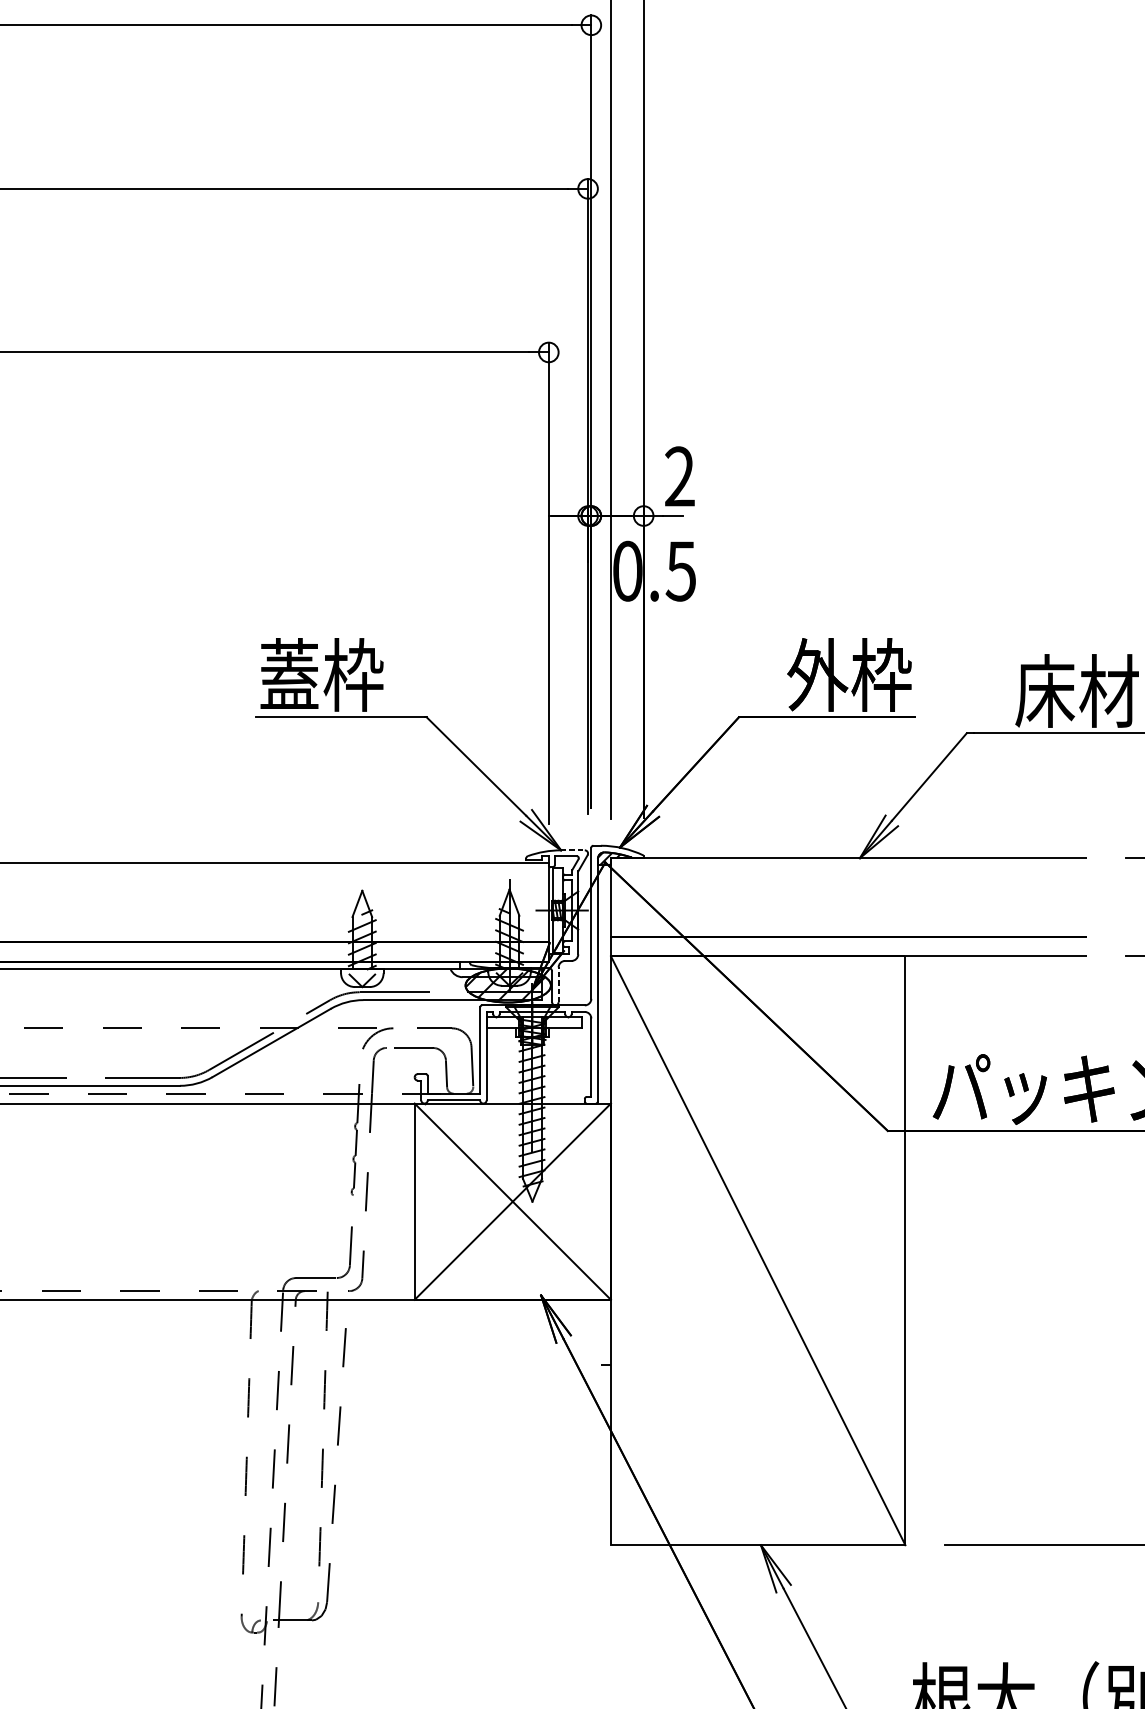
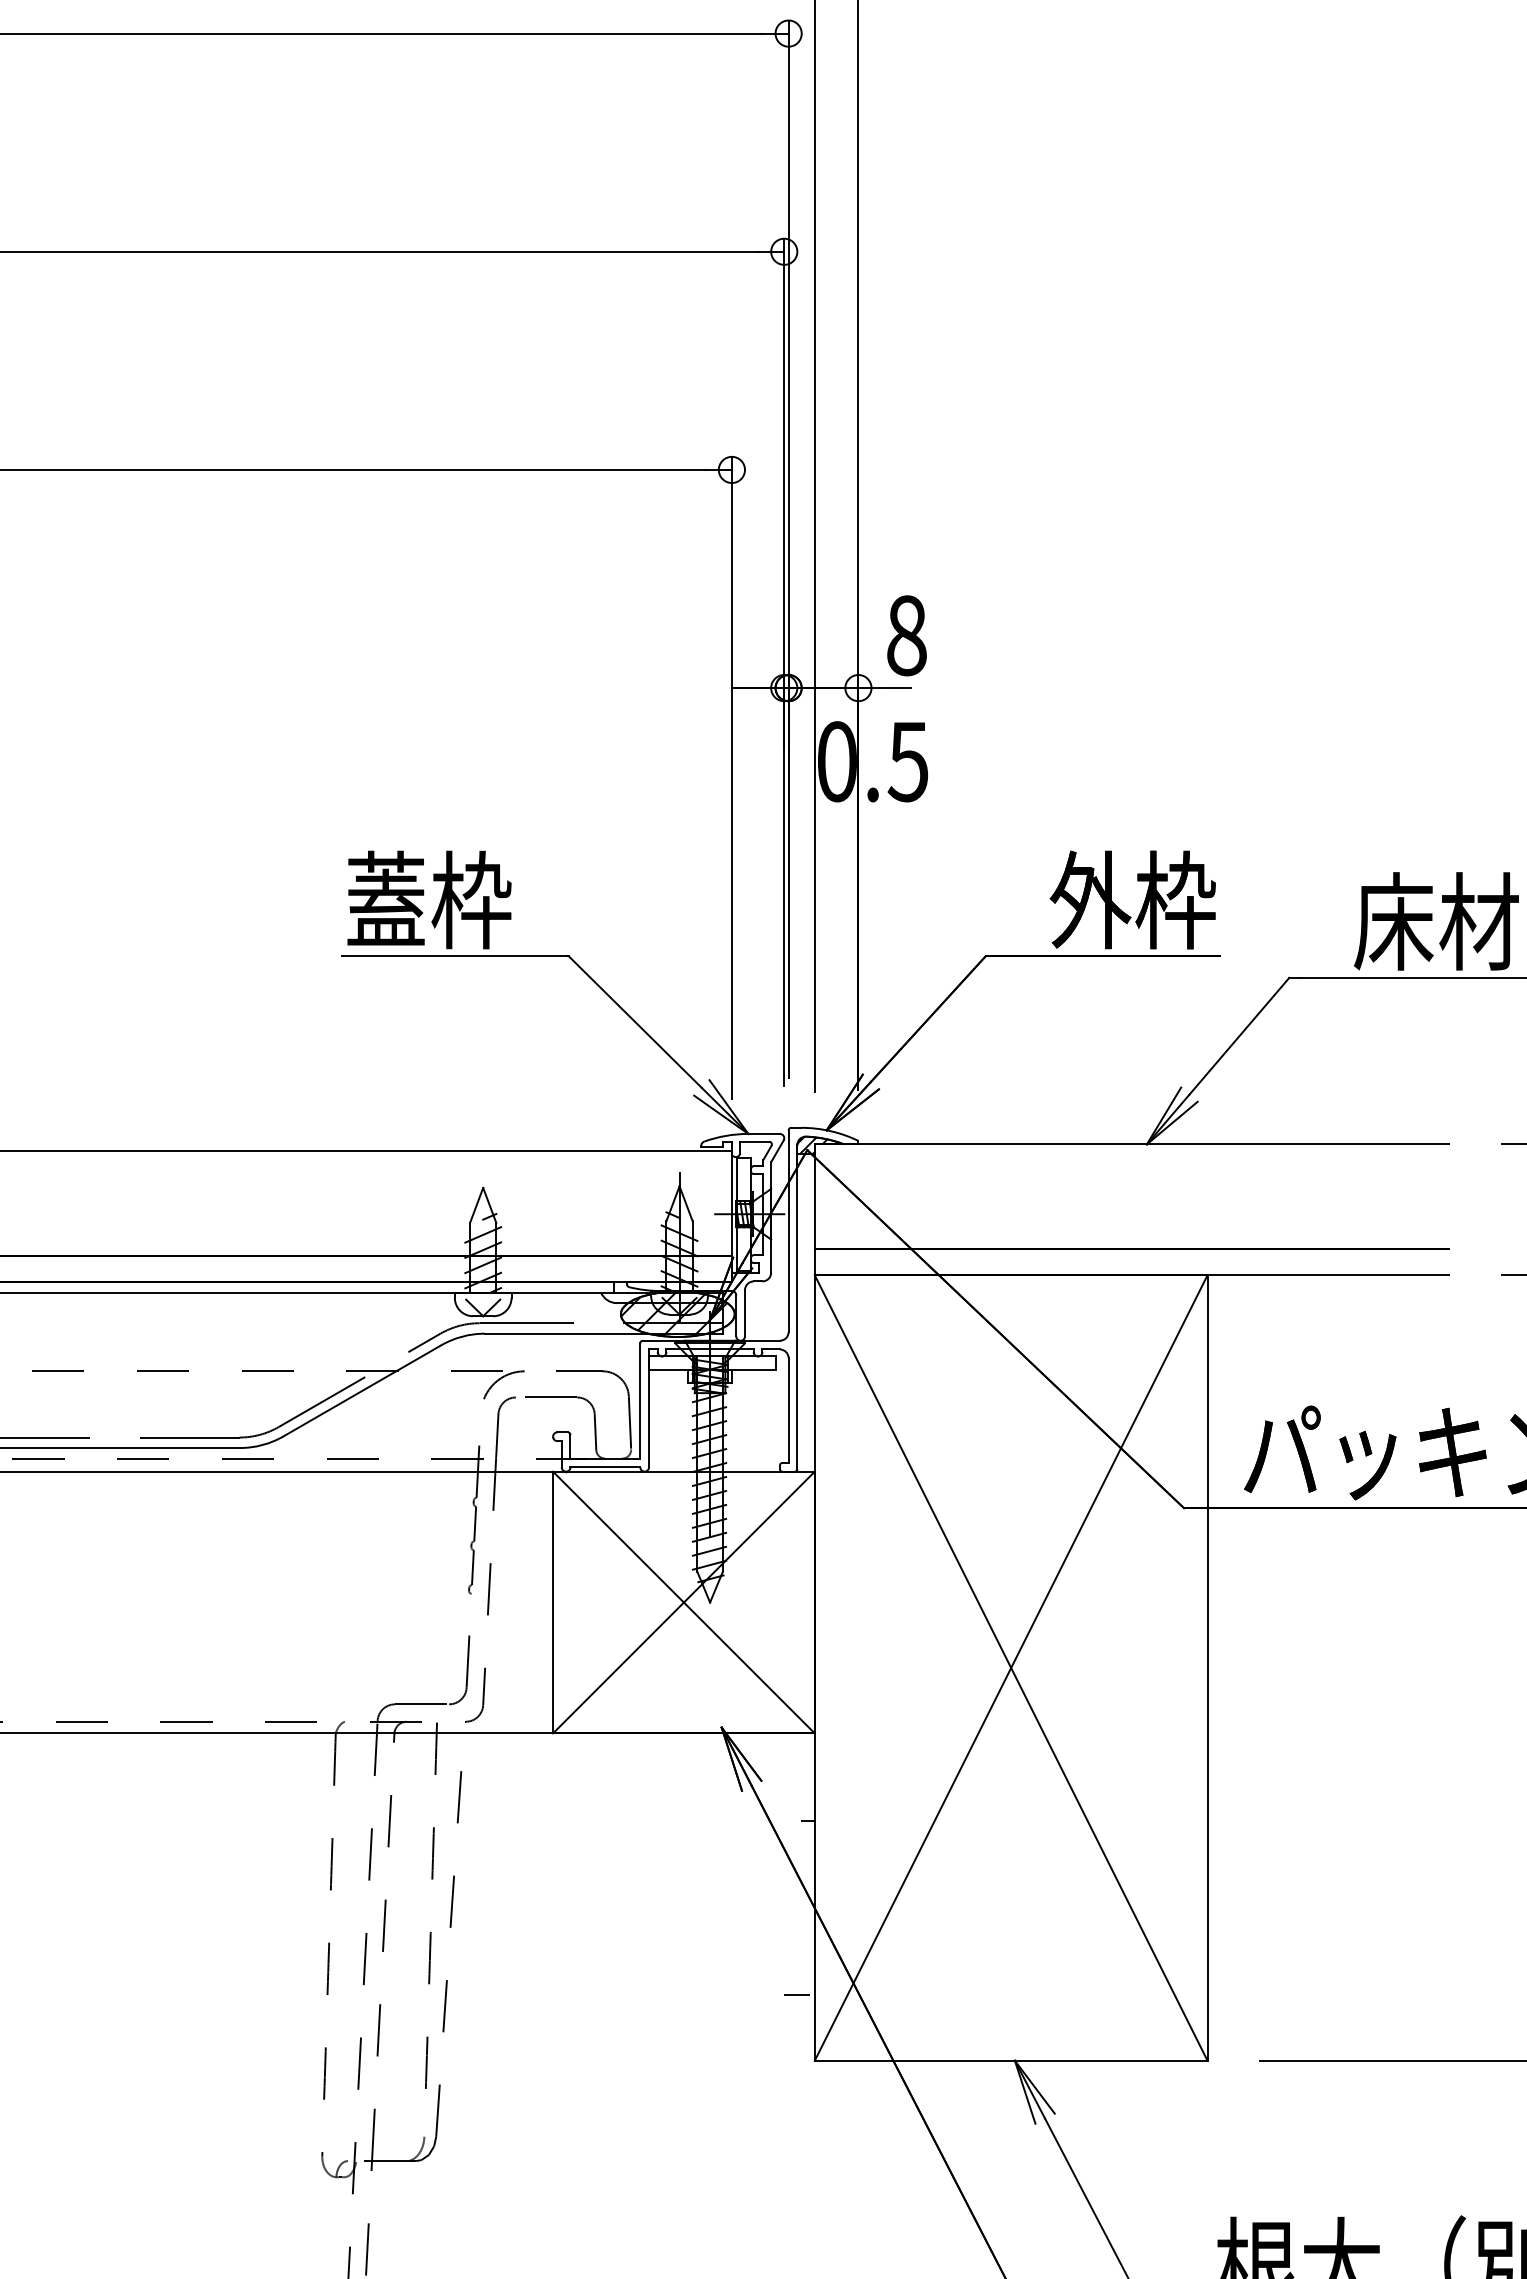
text: (679, 476) -> (906, 635), 2 -> 8
line: (573, 850) -> (764, 1133), dashed -> solid
line: (559, 984) -> (745, 1312), dashed -> solid
line: (757, 1250) -> (1010, 1667), added
line: (597, 1496) -> (797, 1995), added

